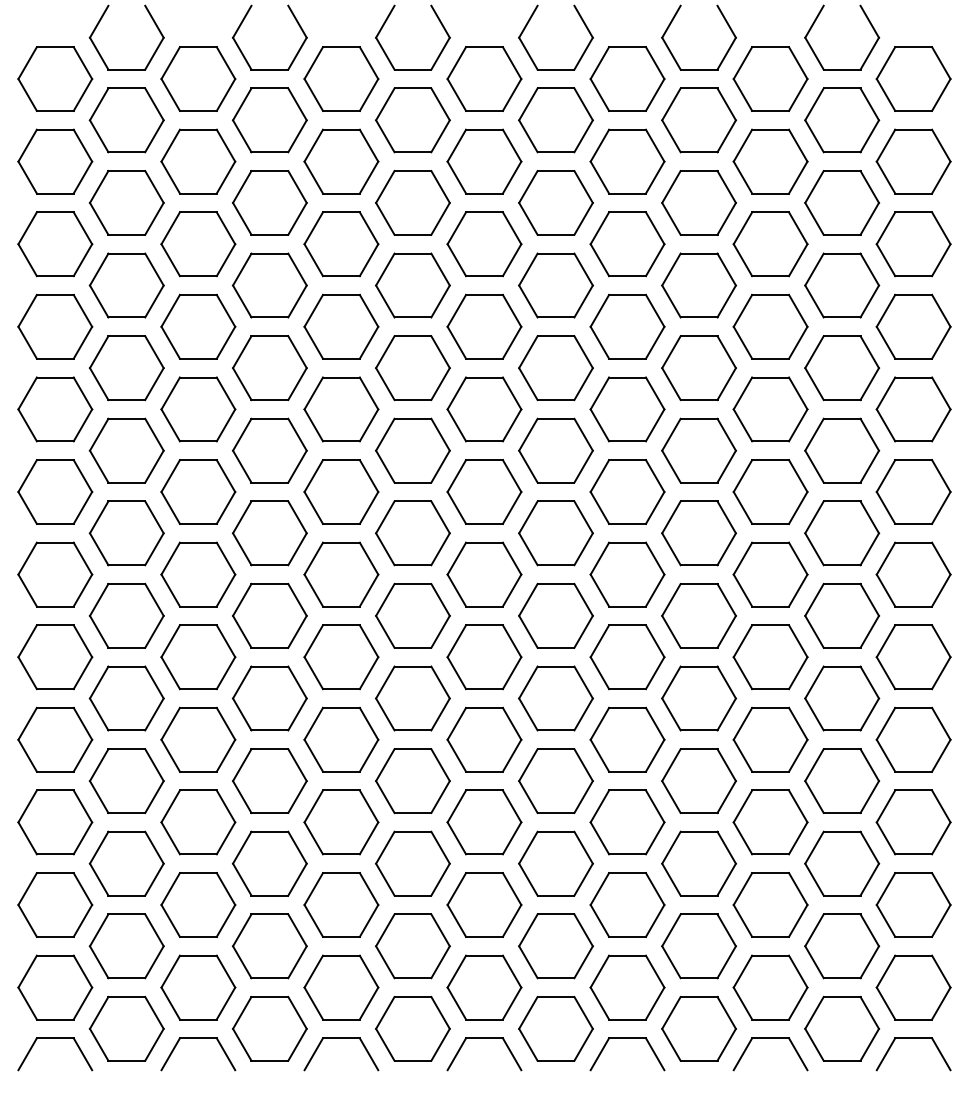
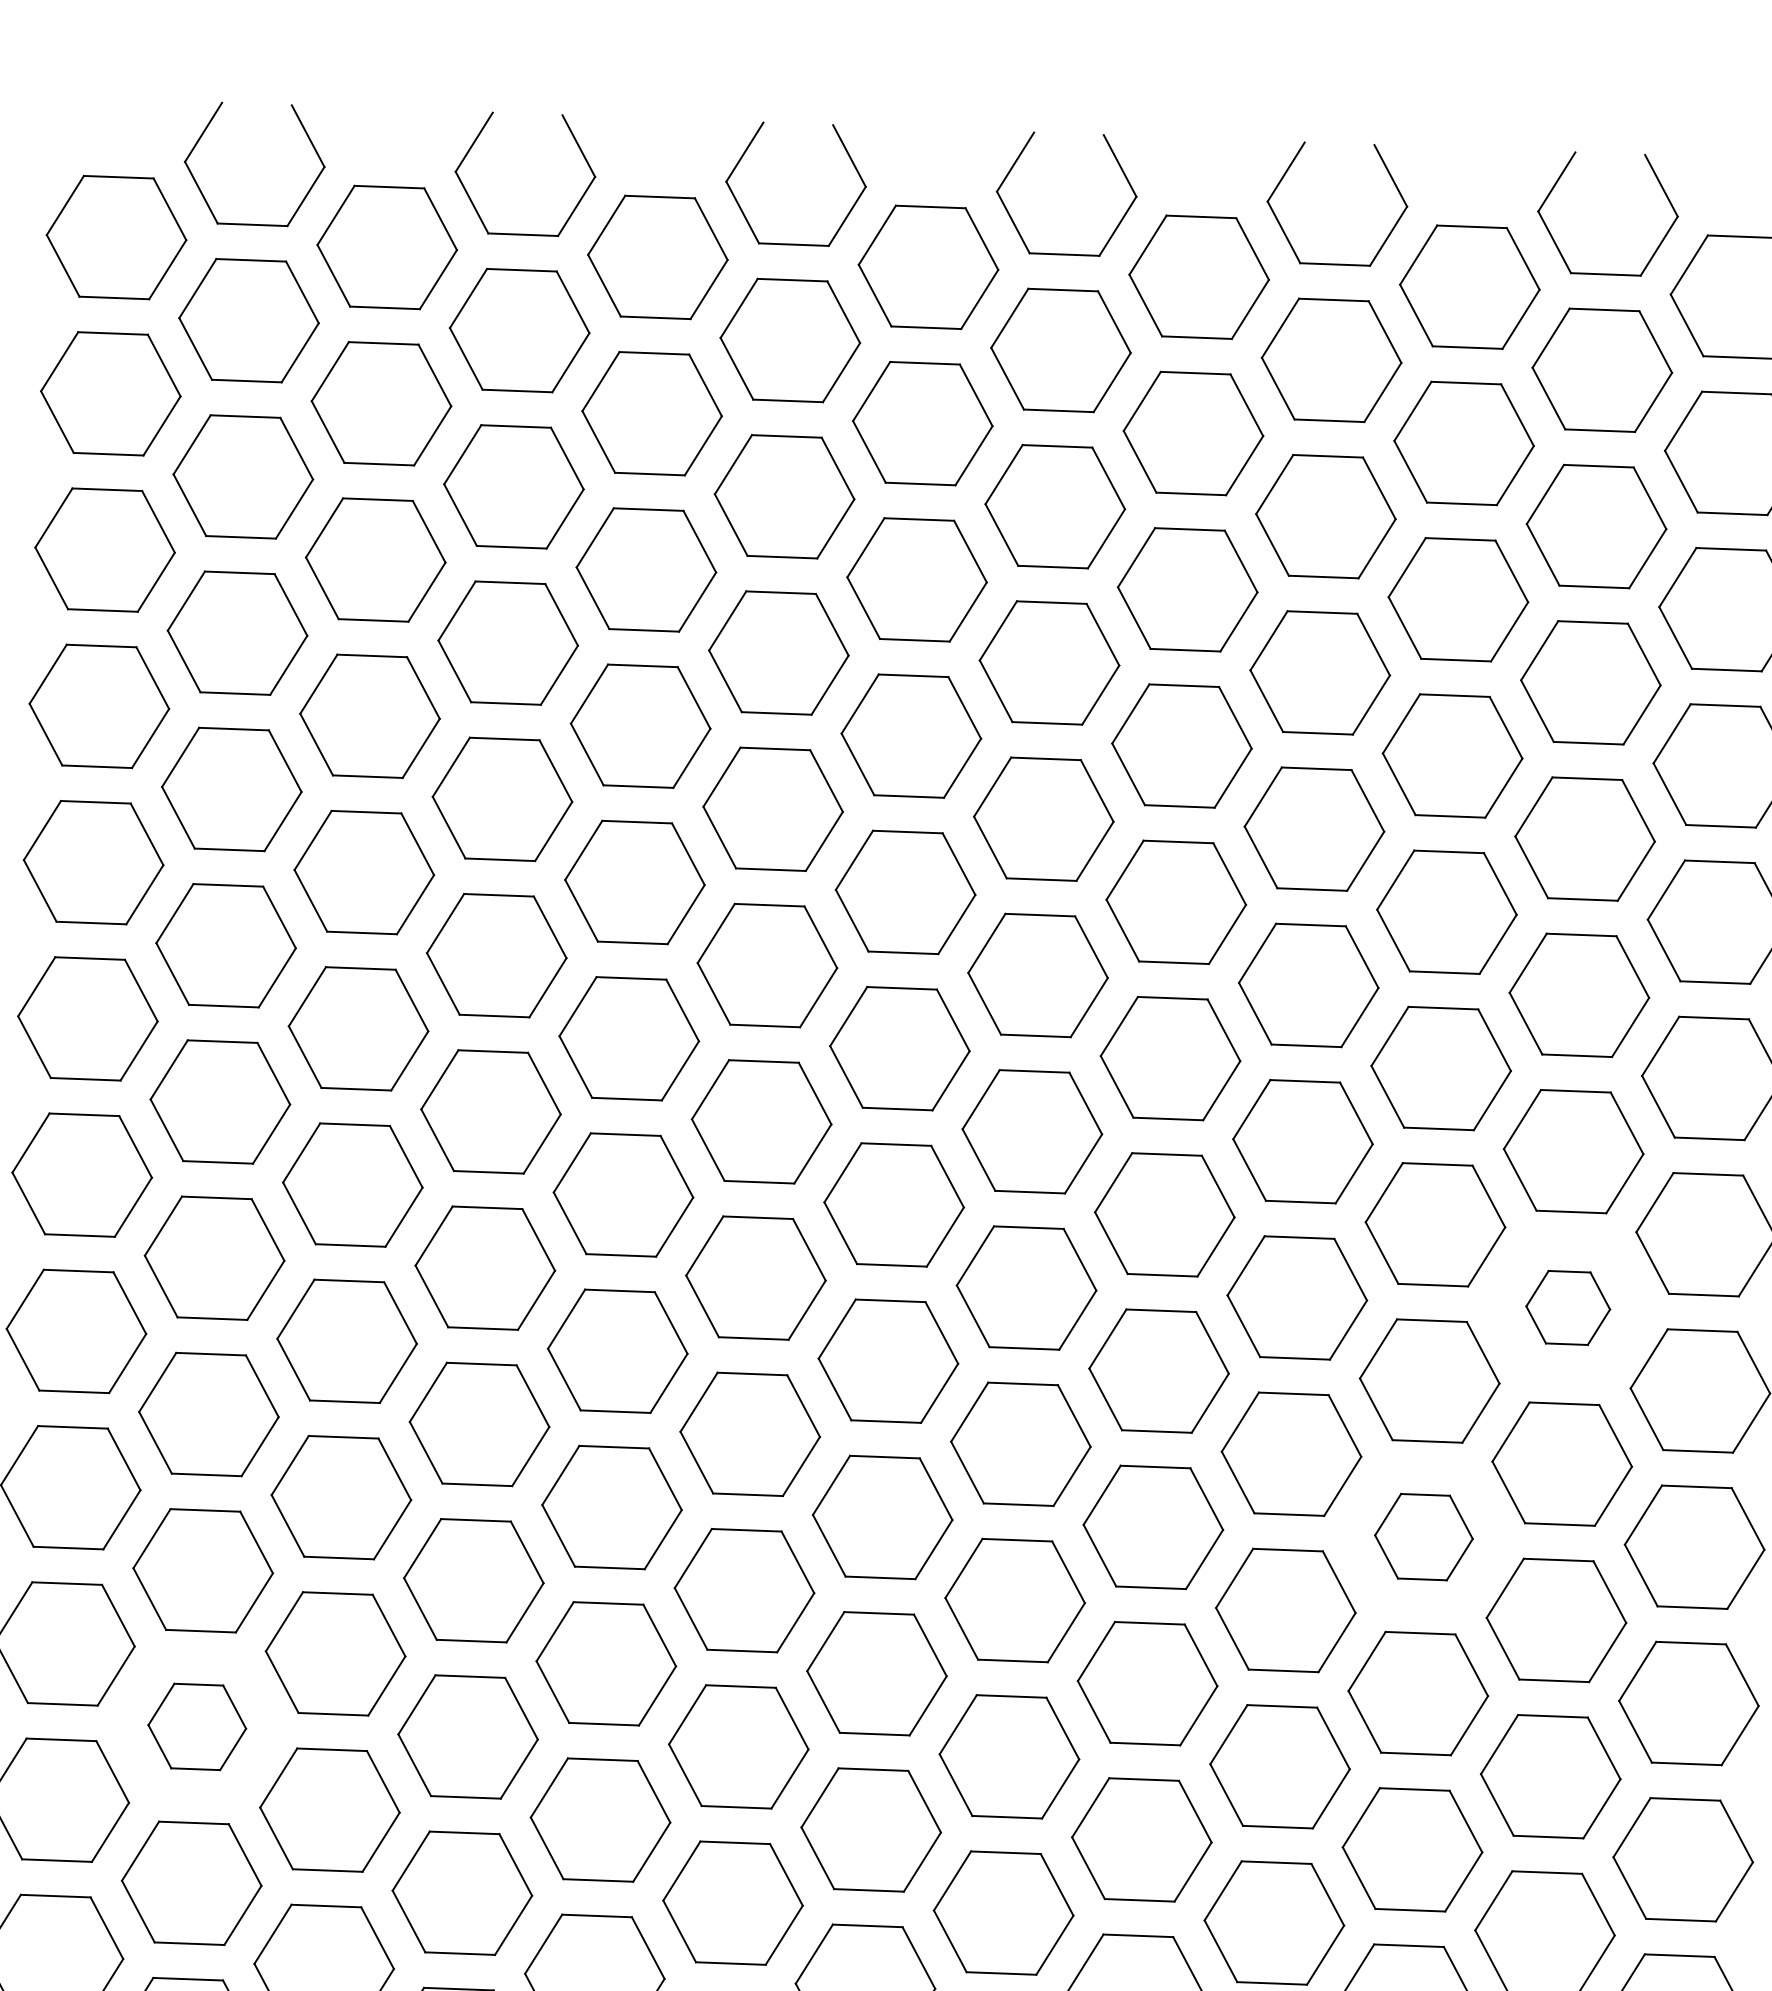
part: (842, 615) -> (1568, 1307), size x0.6
part: (770, 739) -> (1423, 1536), size x0.7
part: (126, 863) -> (196, 1726), size x0.7

